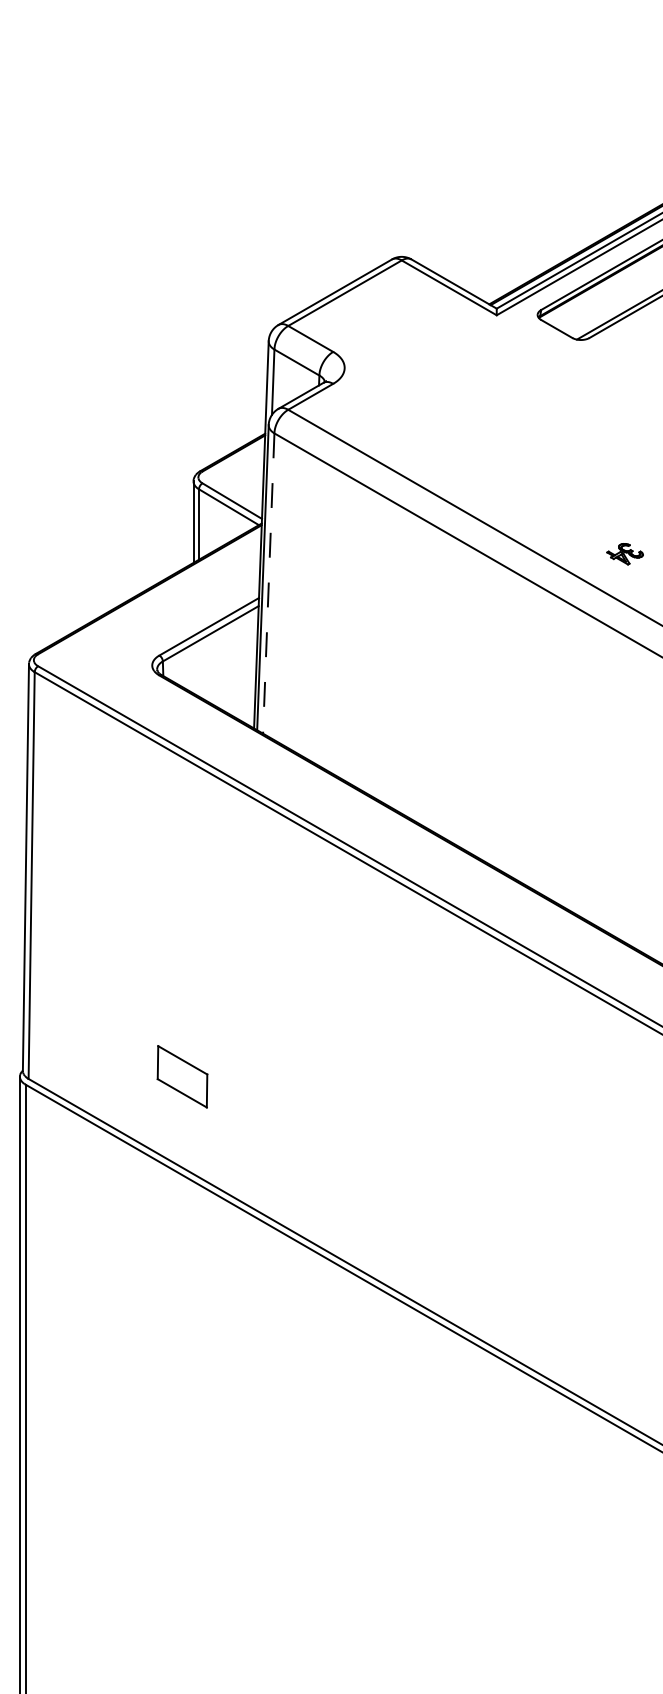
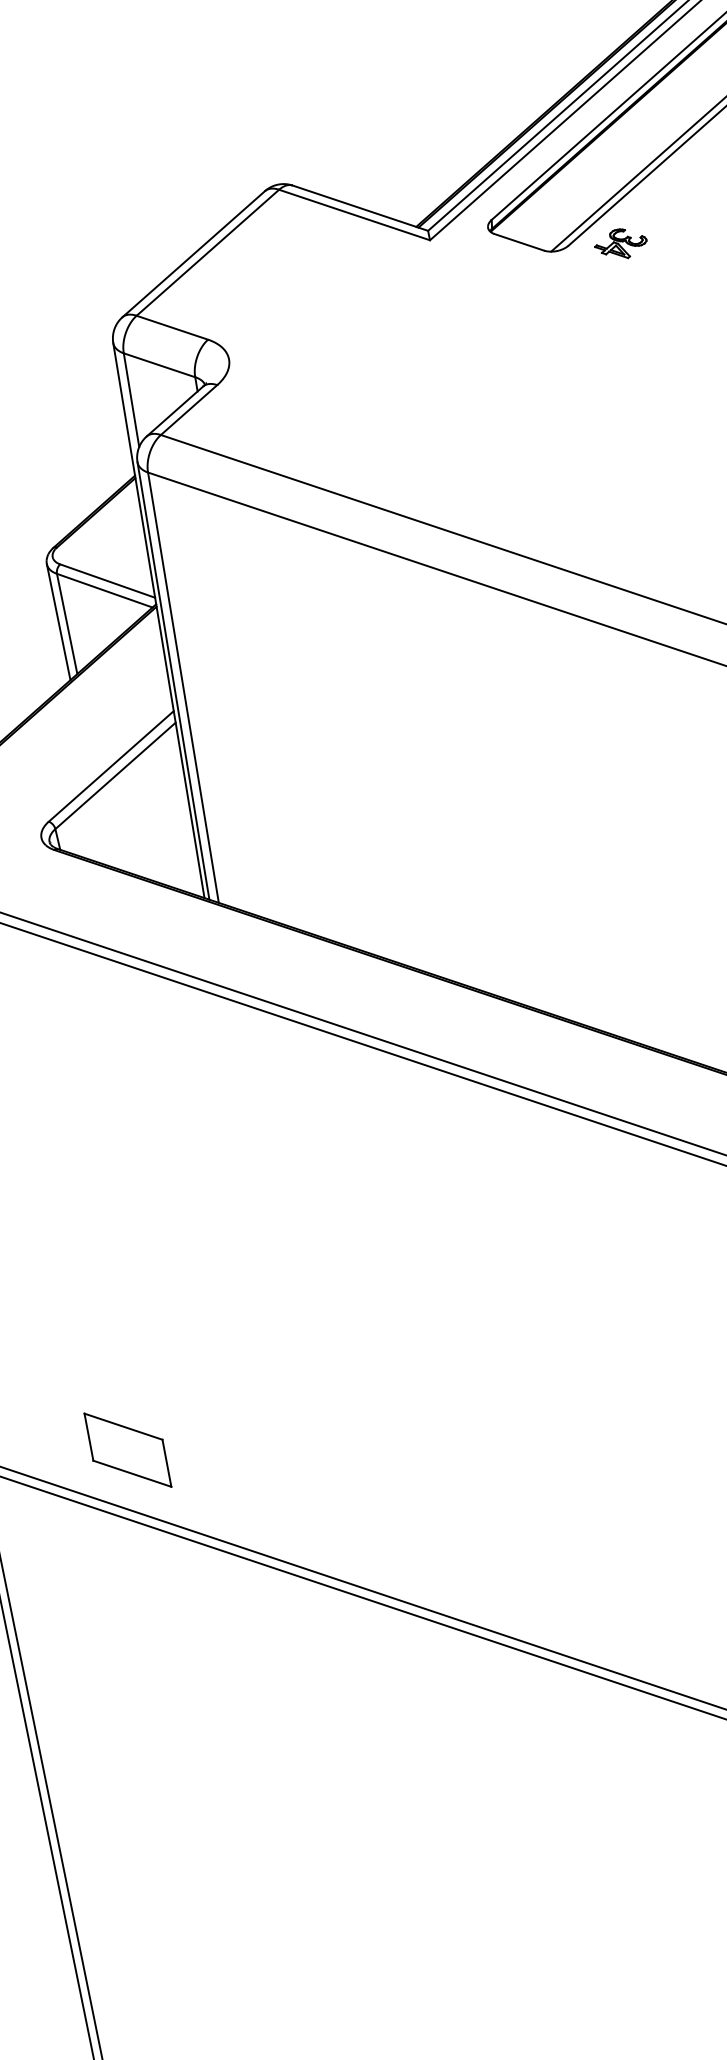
part: (624, 554) -> (620, 244), moved
line: (268, 584) -> (183, 689), dashed -> solid
part: (182, 1076) -> (127, 1449), moved

